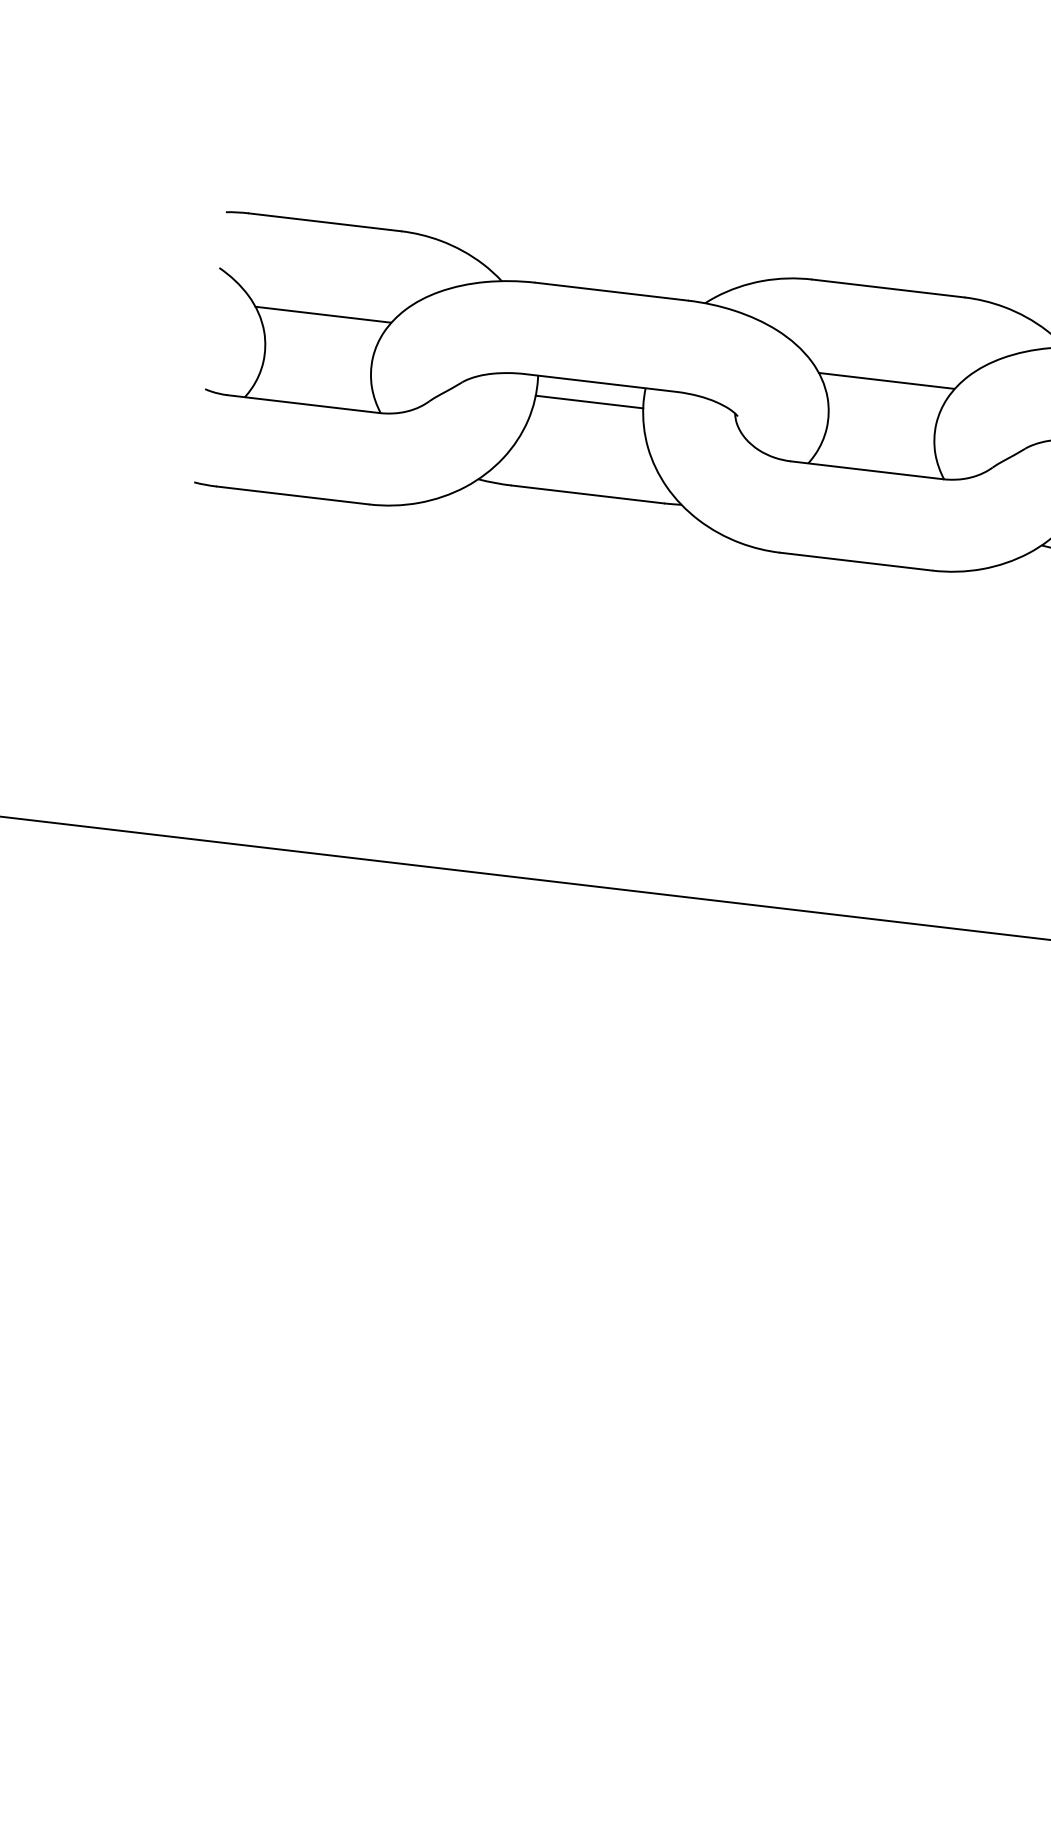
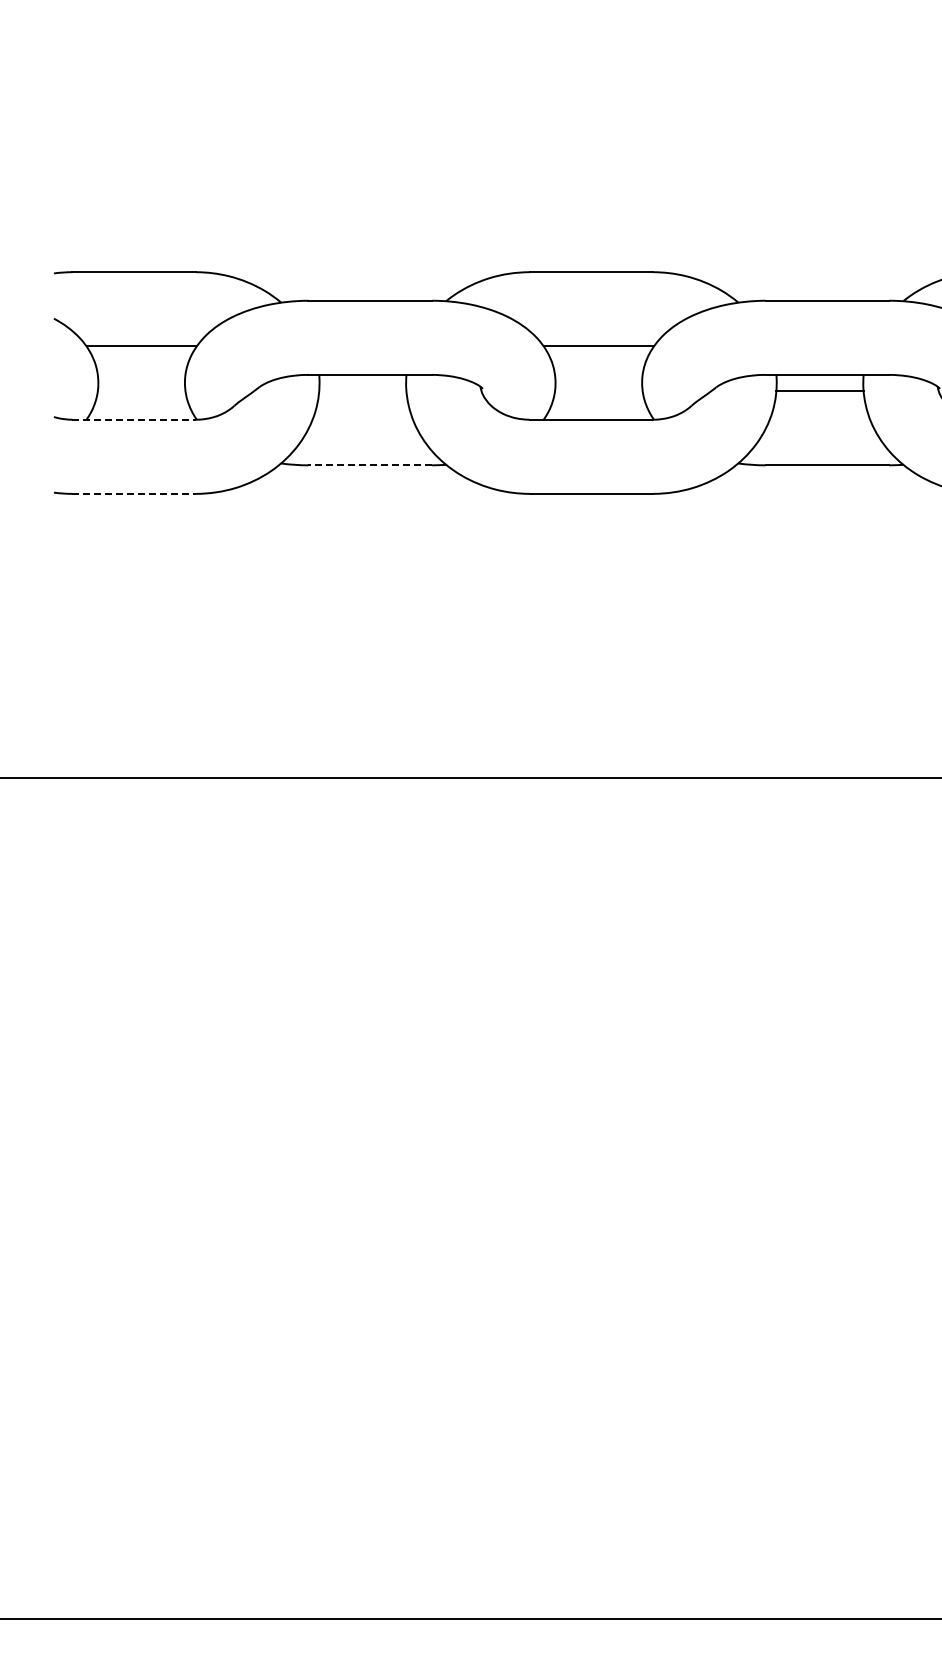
line: (589, 402) -> (362, 391), removed
line: (304, 403) -> (134, 419), solid -> dashed
line: (588, 494) -> (370, 465), solid -> dashed
line: (293, 495) -> (134, 493), solid -> dashed

